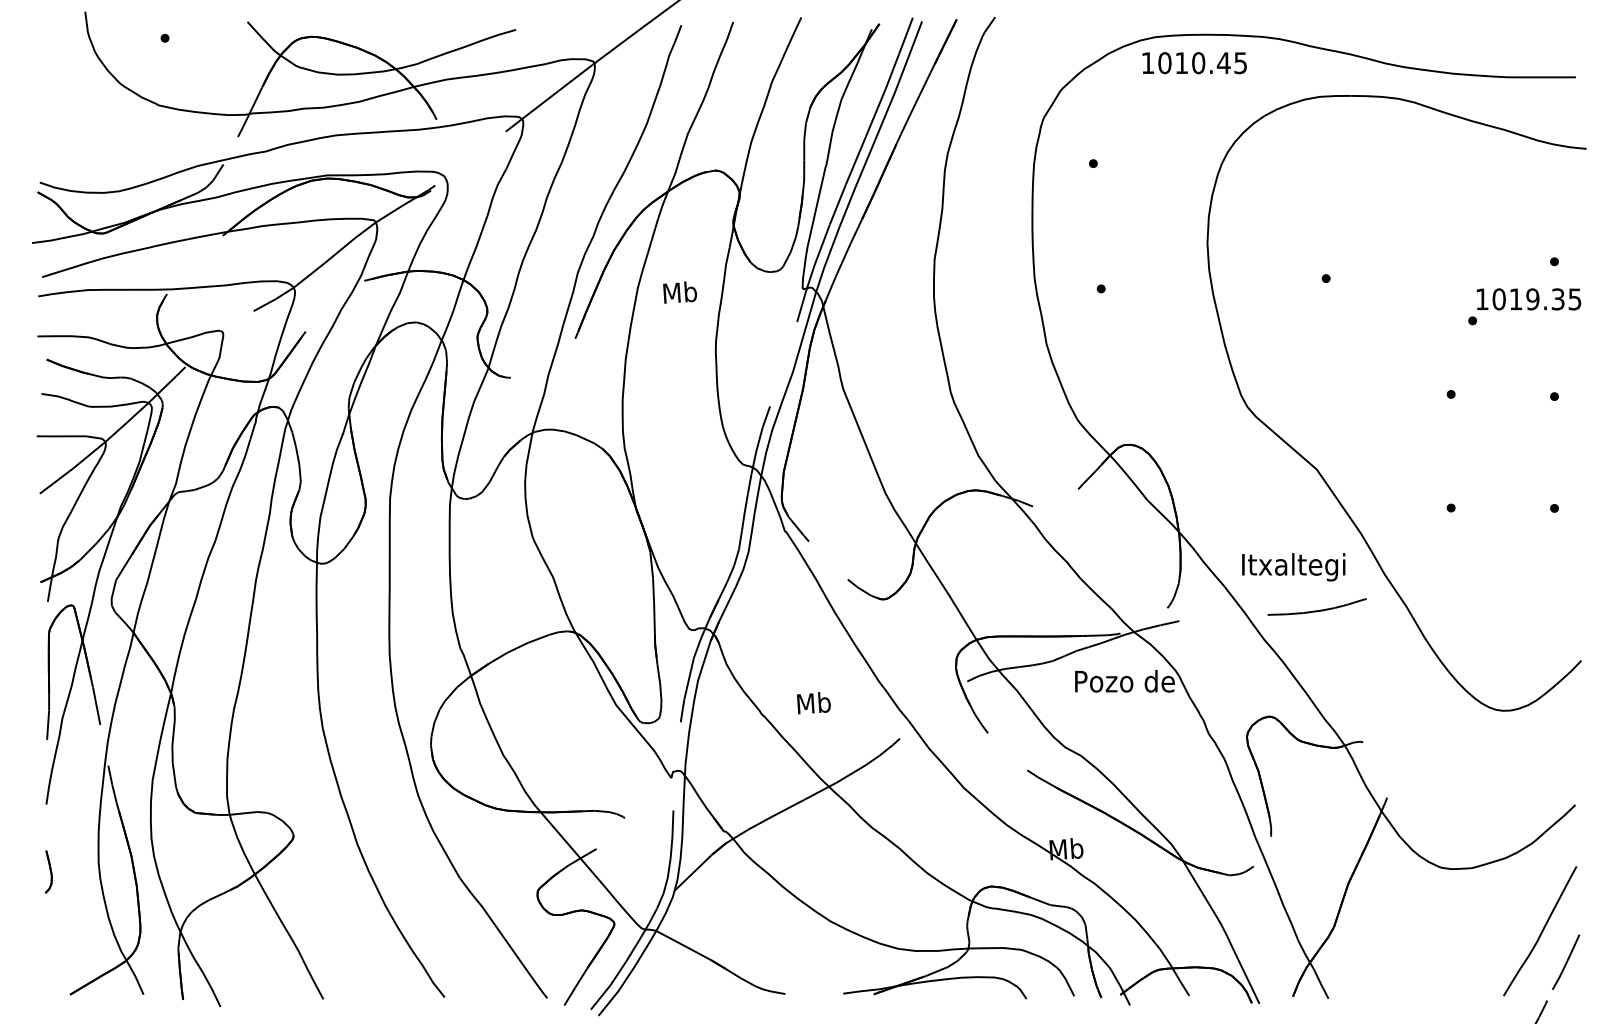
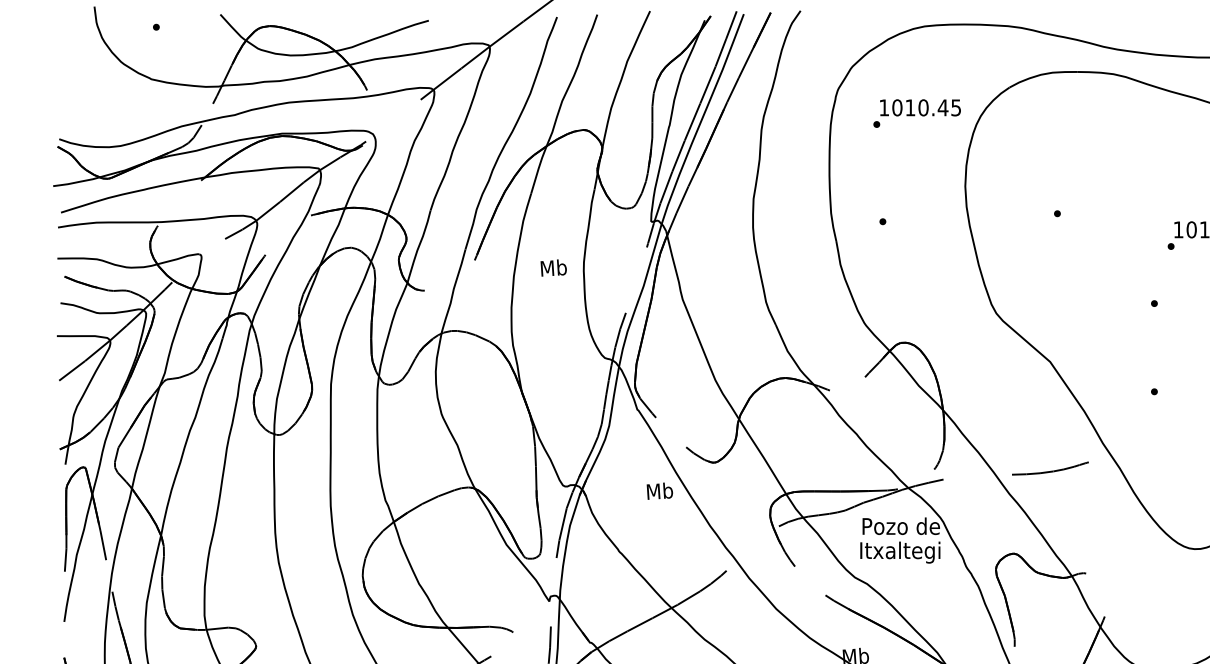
text: (1194, 63) -> (920, 108), moved
text: (679, 292) -> (553, 267), moved
text: (1293, 567) -> (900, 552), moved
text: (813, 703) -> (659, 491), moved

